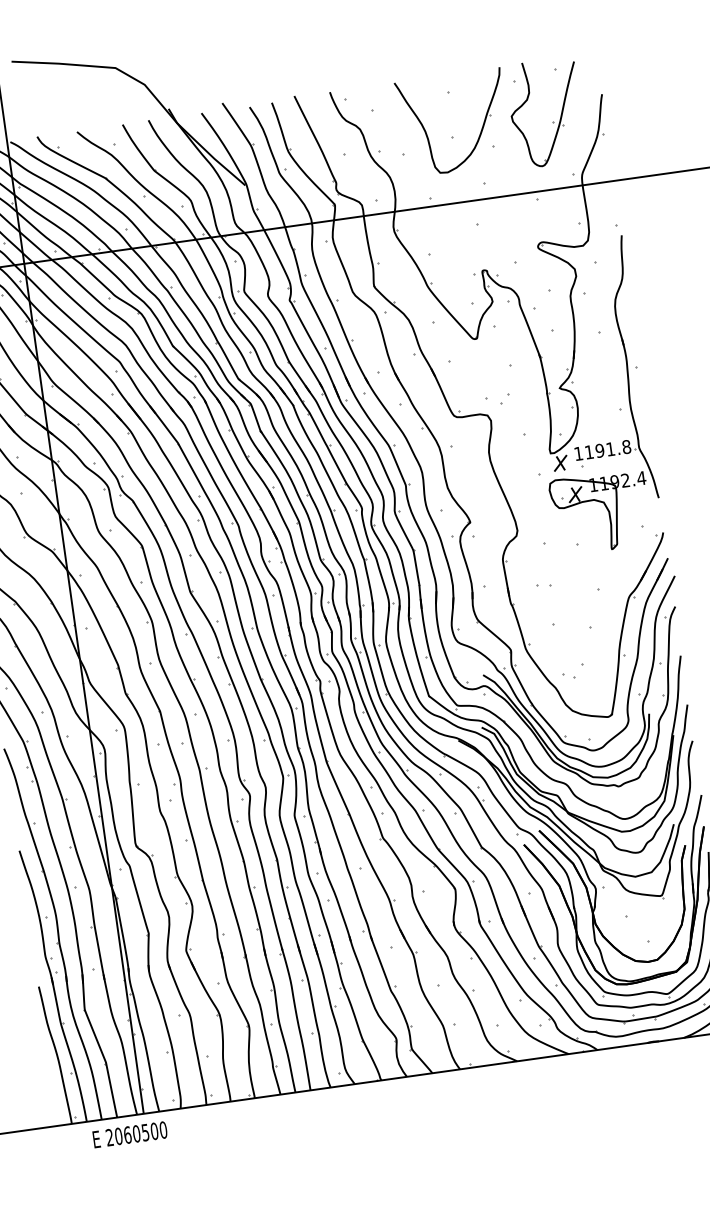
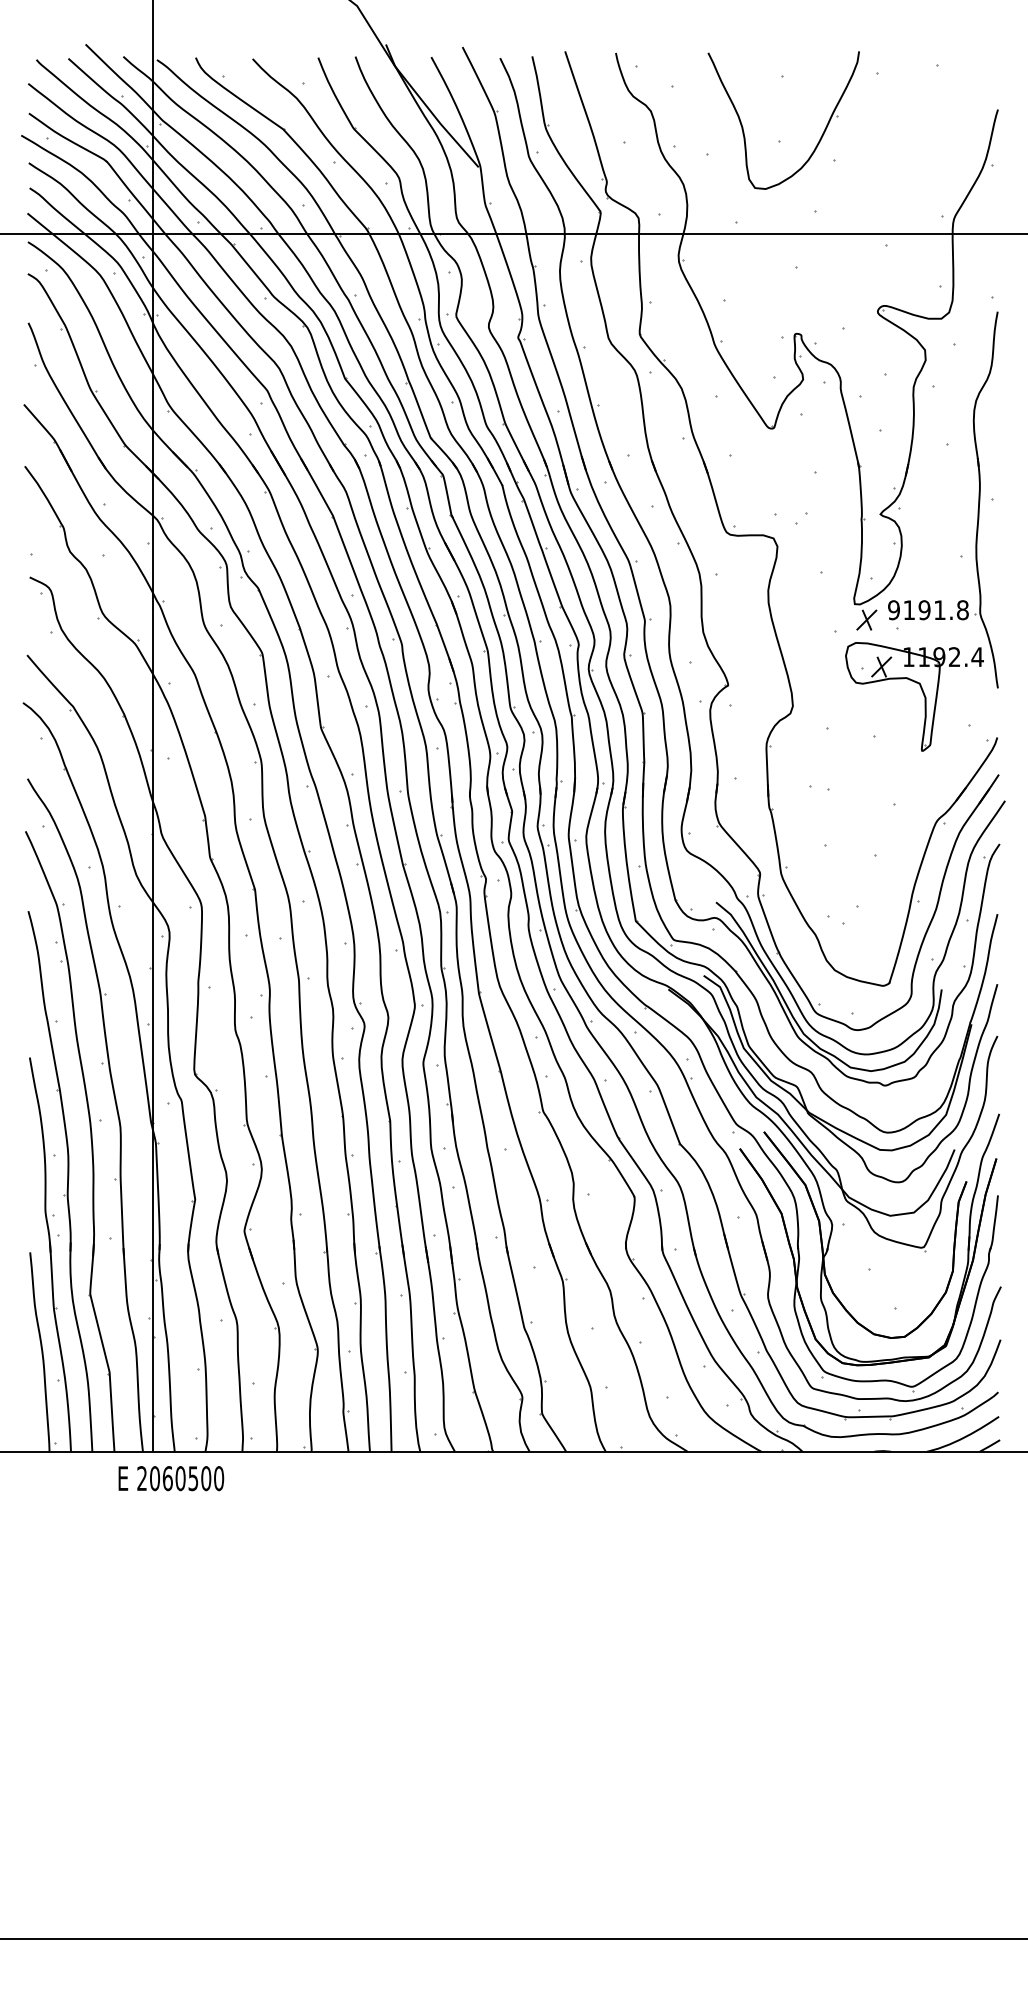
part: (552, 121) -> (923, 138), removed
text: (578, 454) -> (893, 610), 1191.8 -> 9191.8
text: (130, 1134) -> (171, 1478), moved

